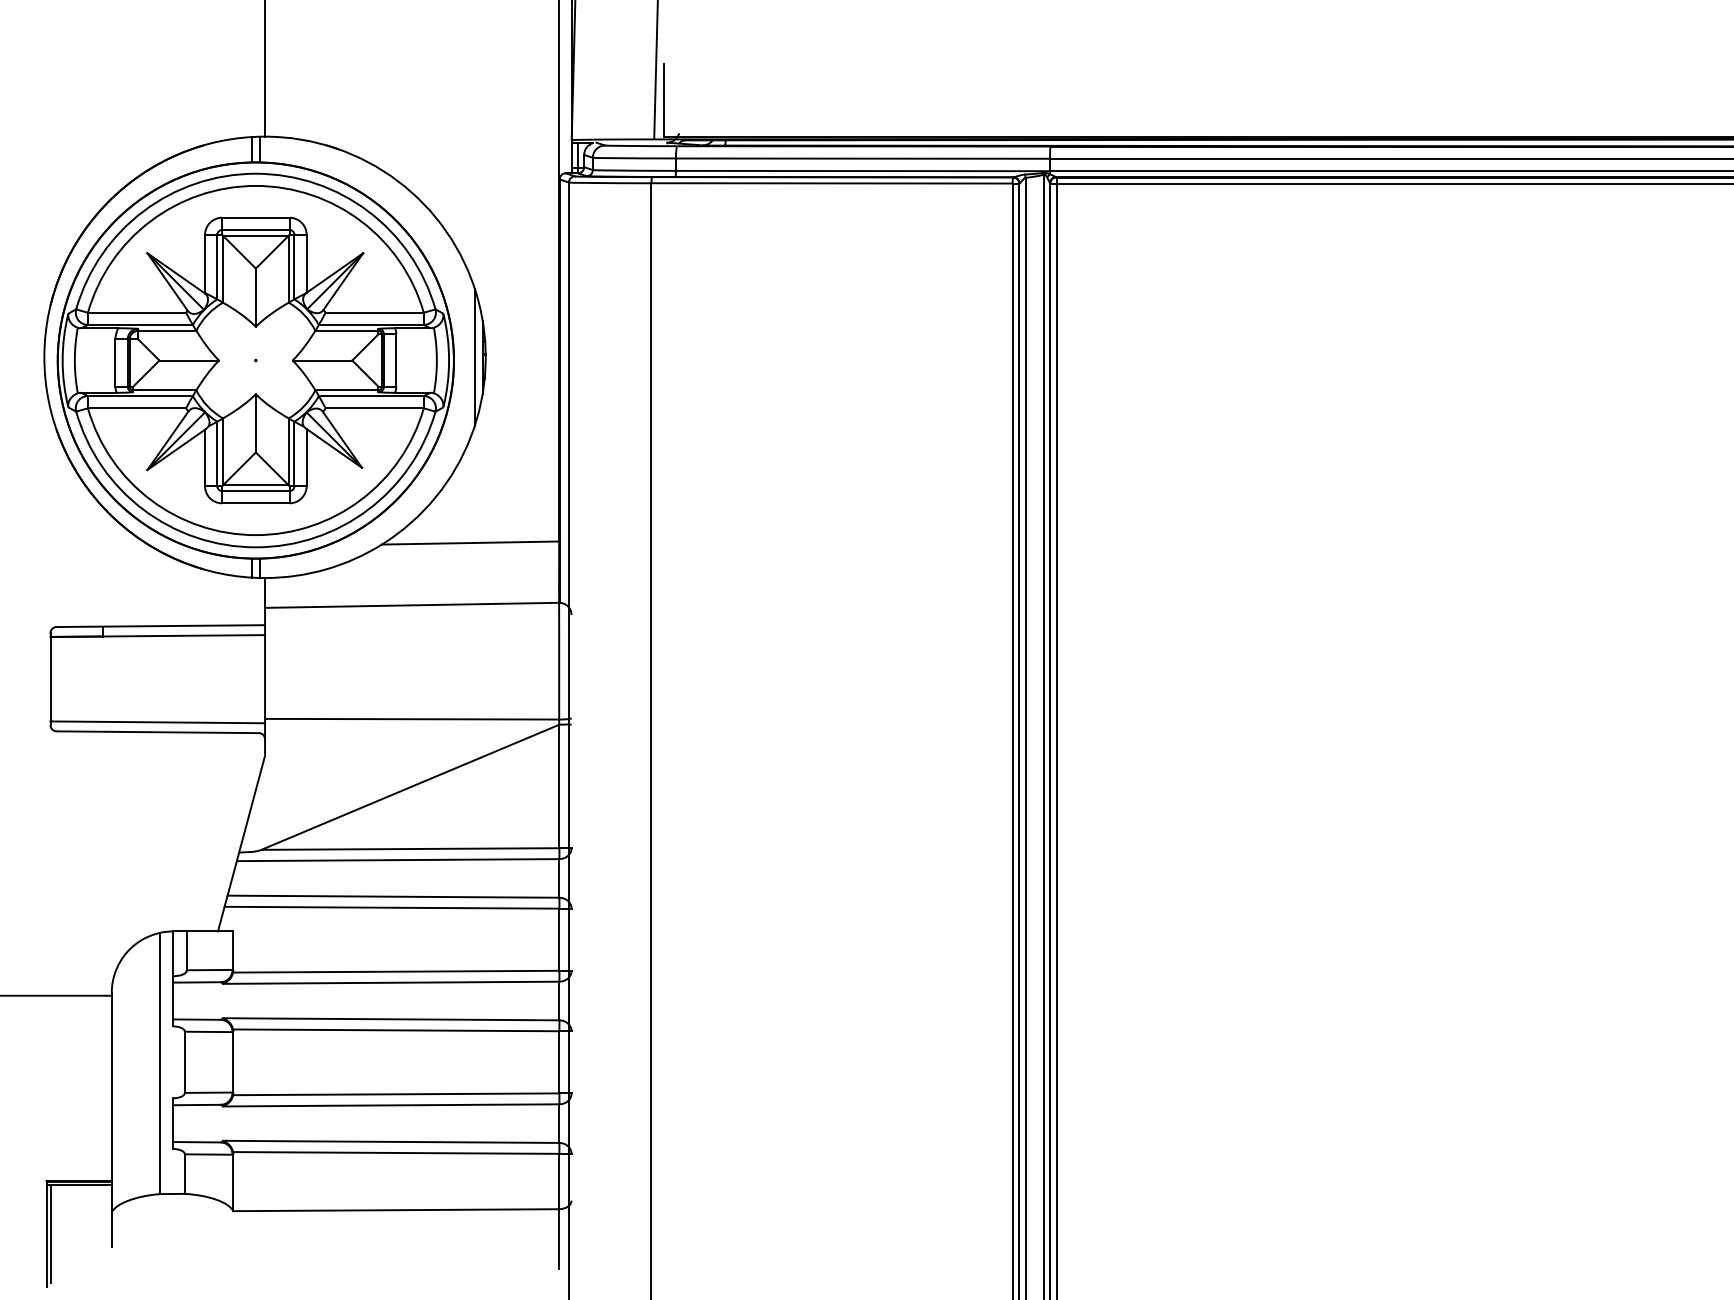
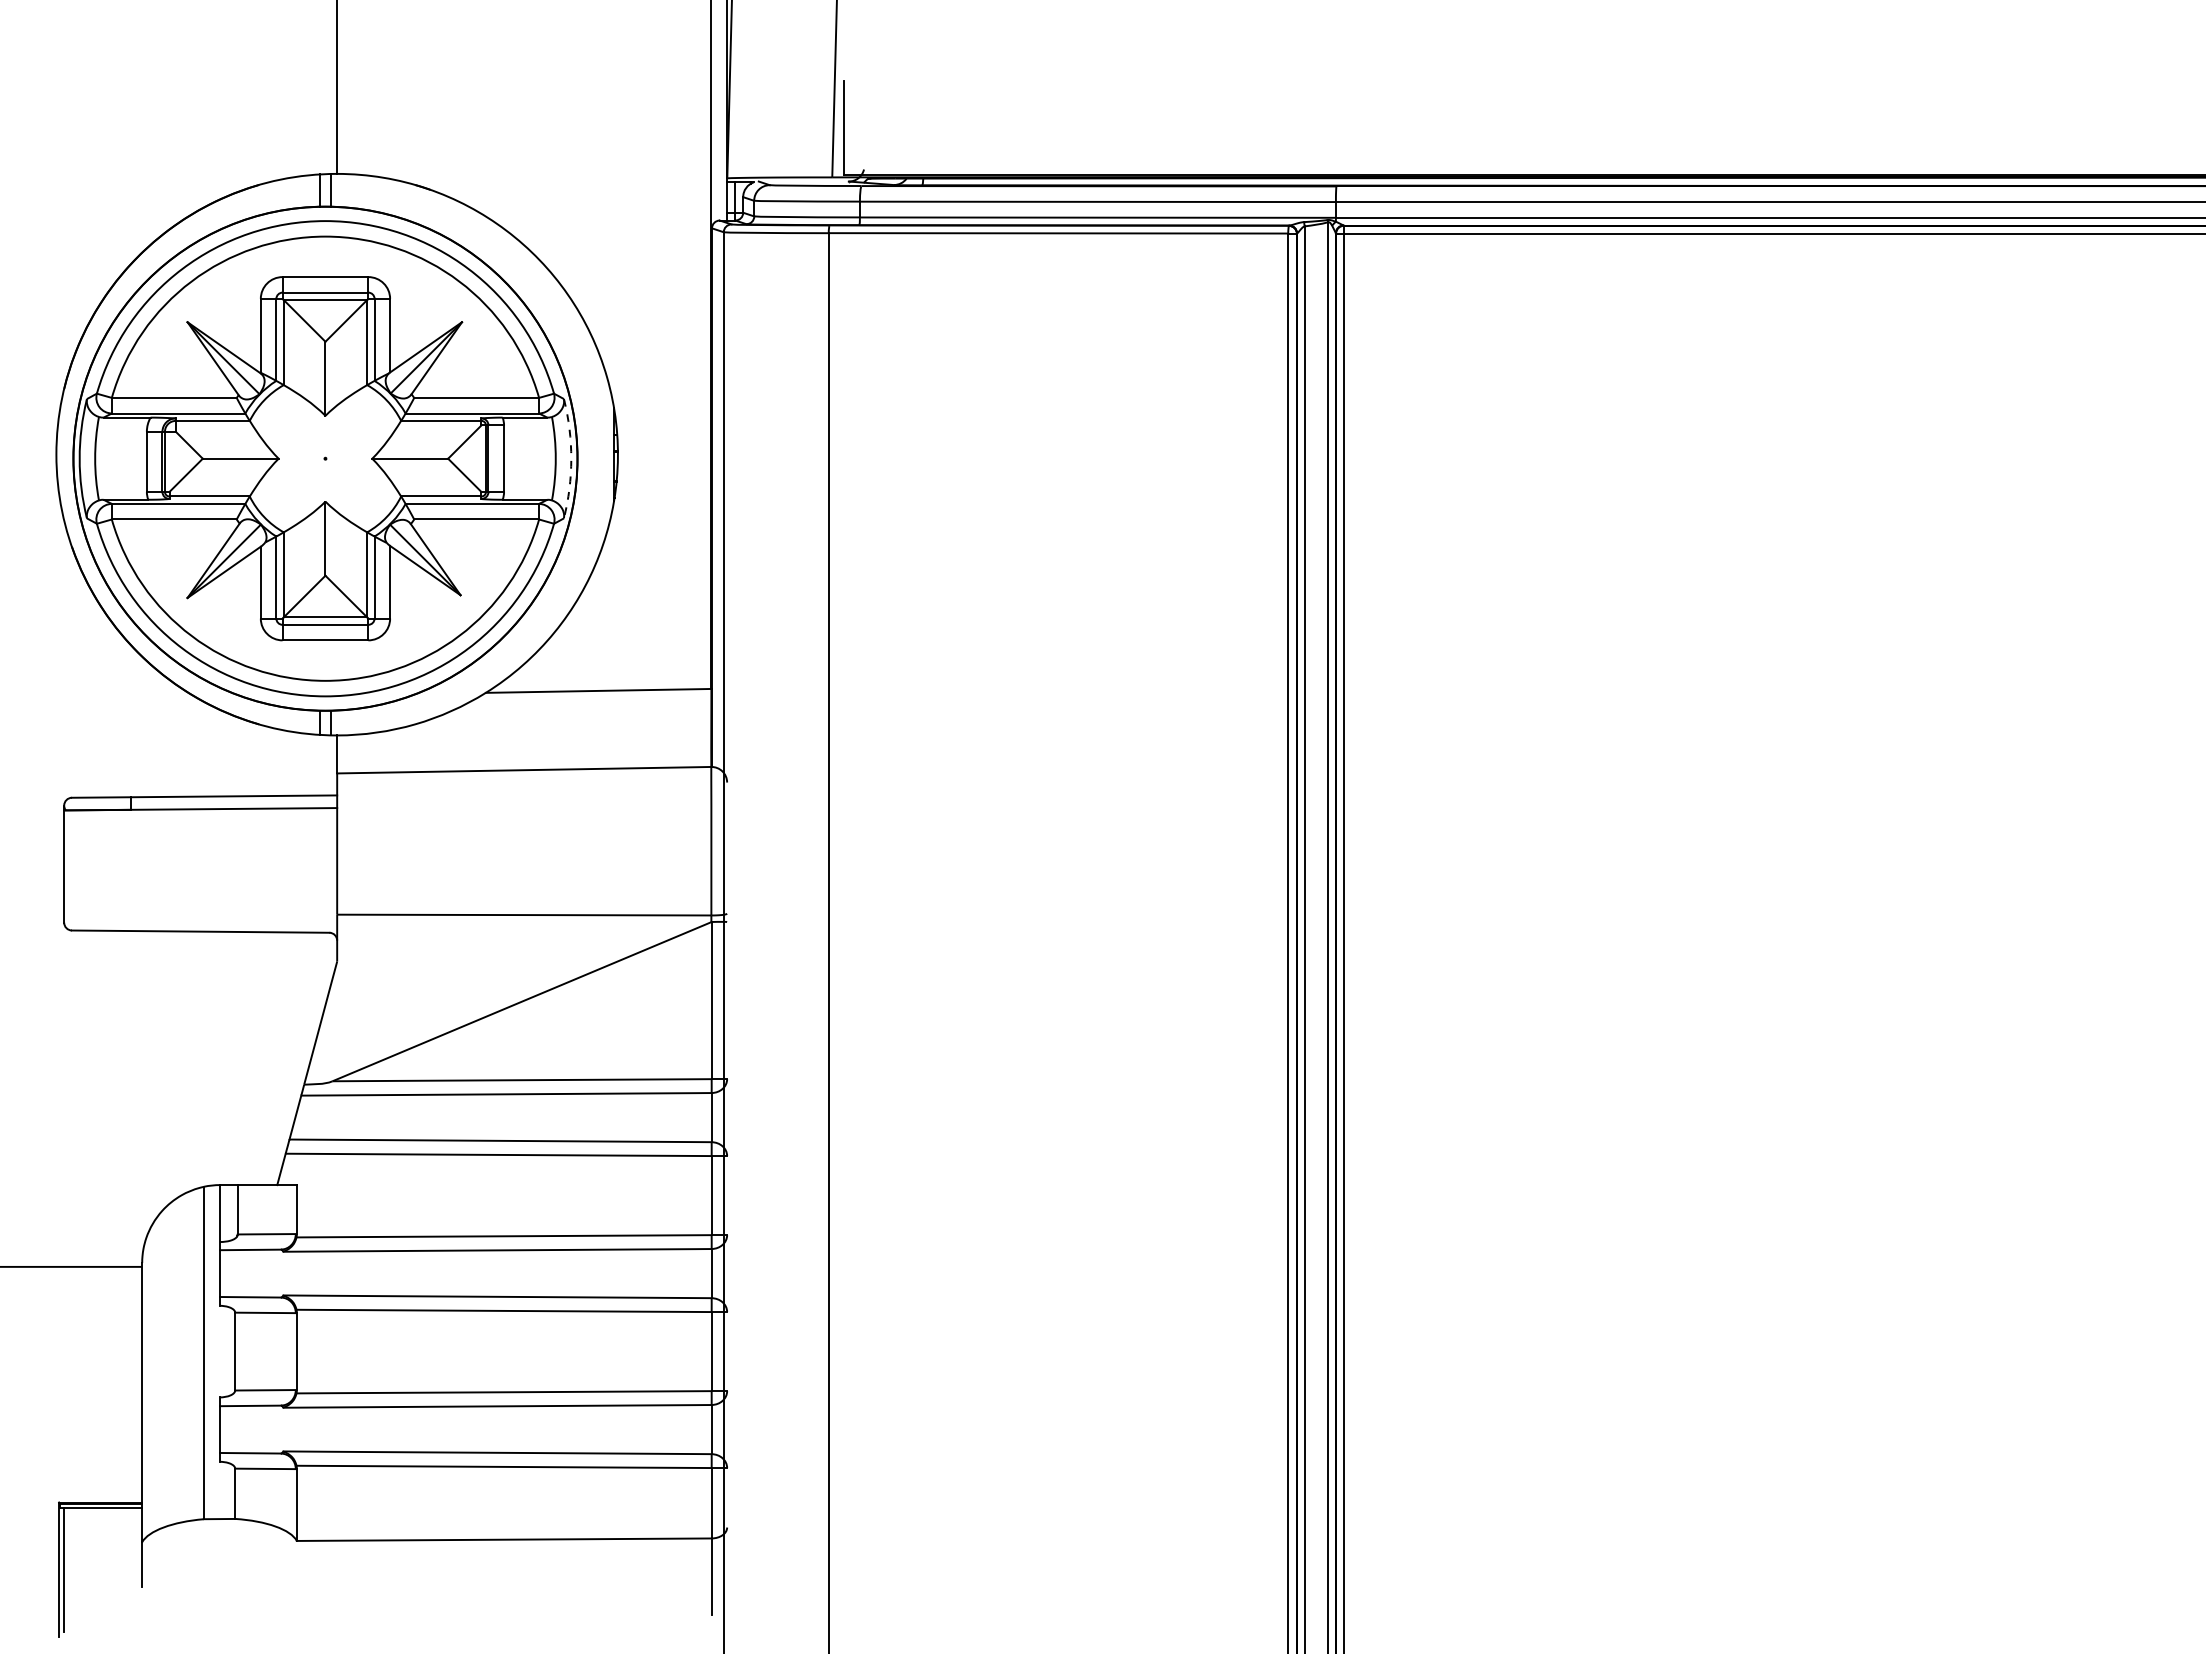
line: (474, 357) -> (603, 454), removed
arc: (449, 360) -> (571, 458), solid -> dashed
line: (157, 721) -> (200, 918), removed

